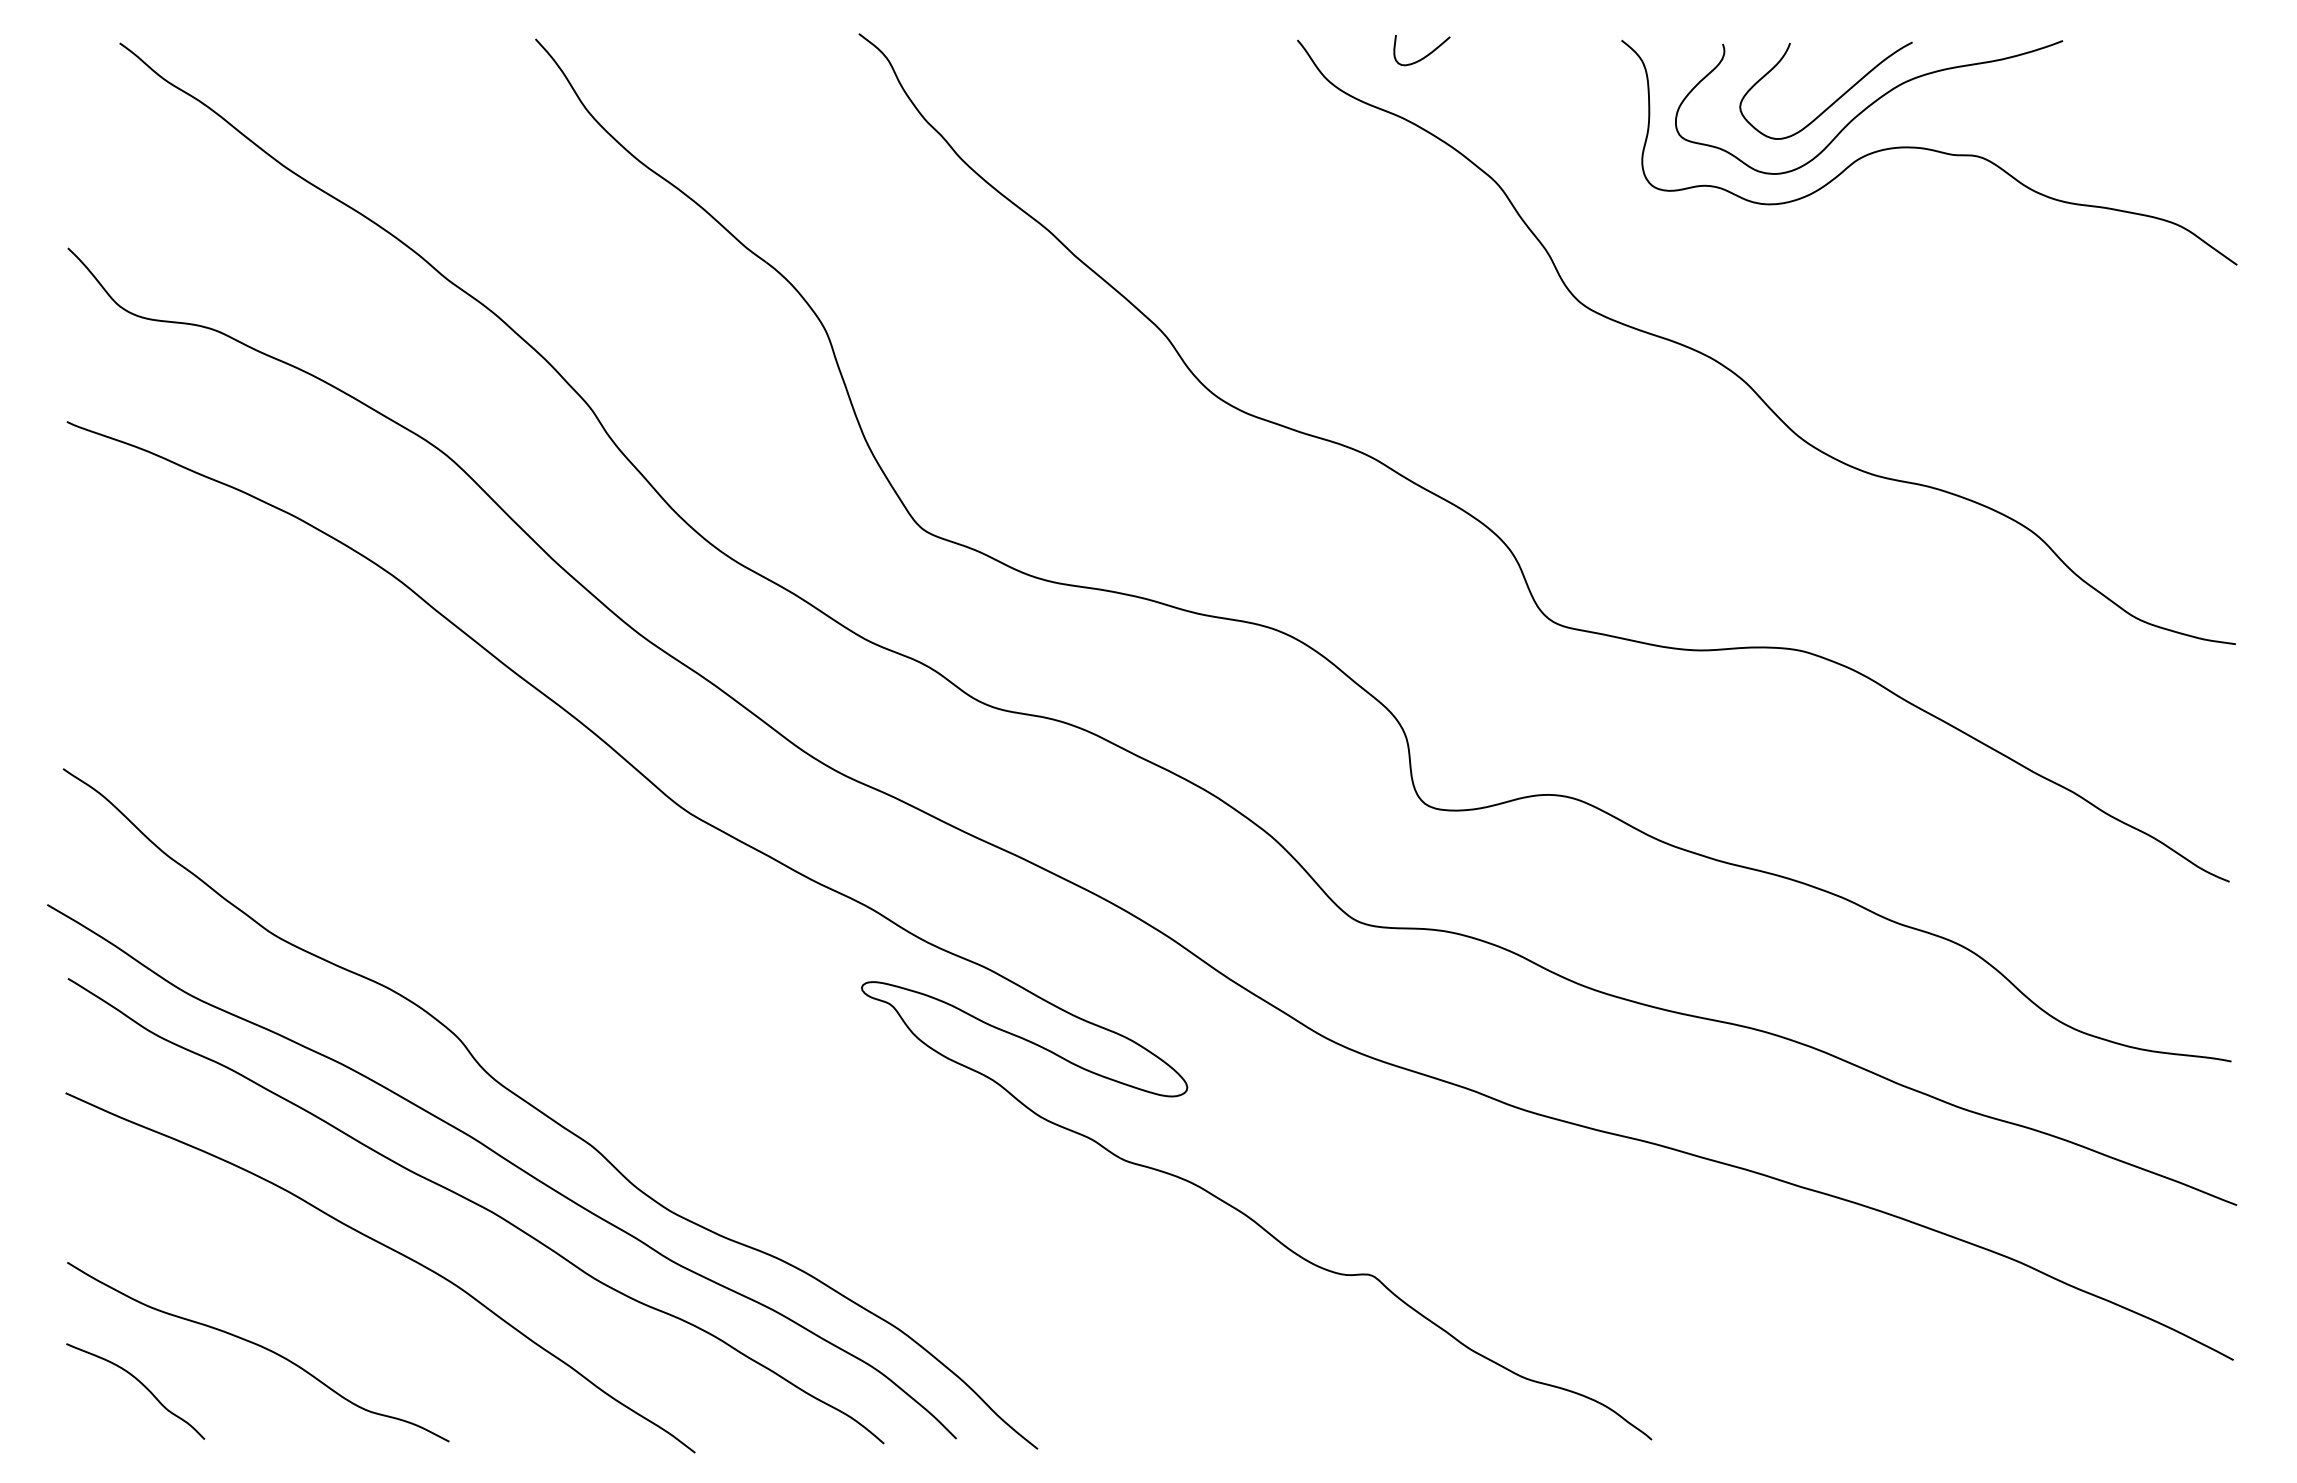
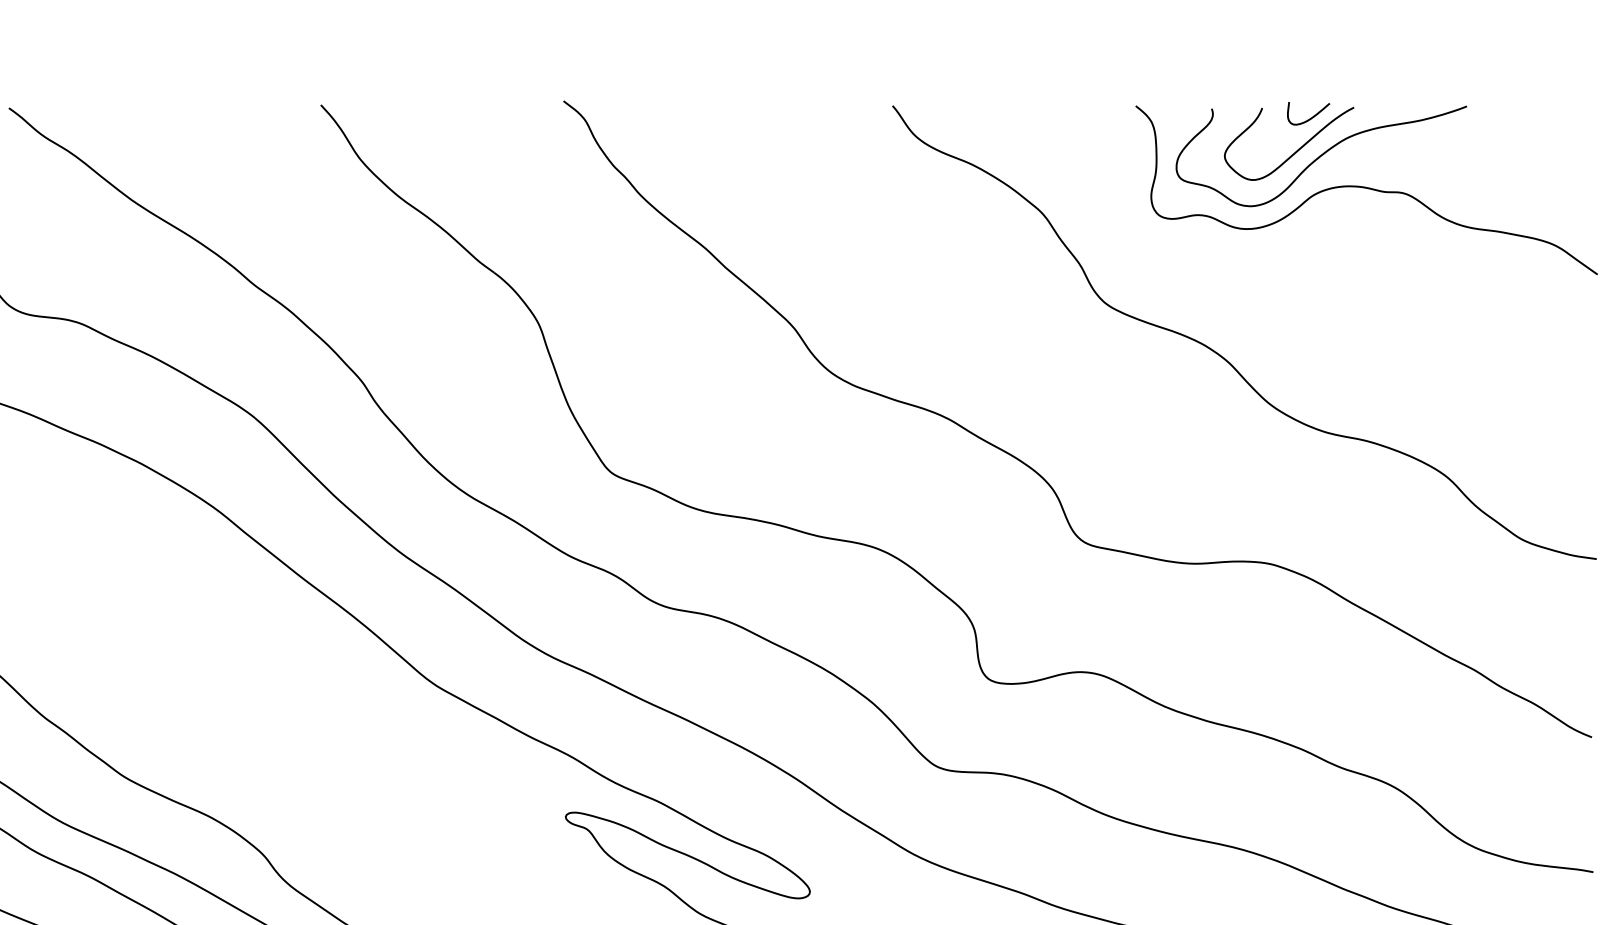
curve: (1425, 55) -> (1311, 117), moved

